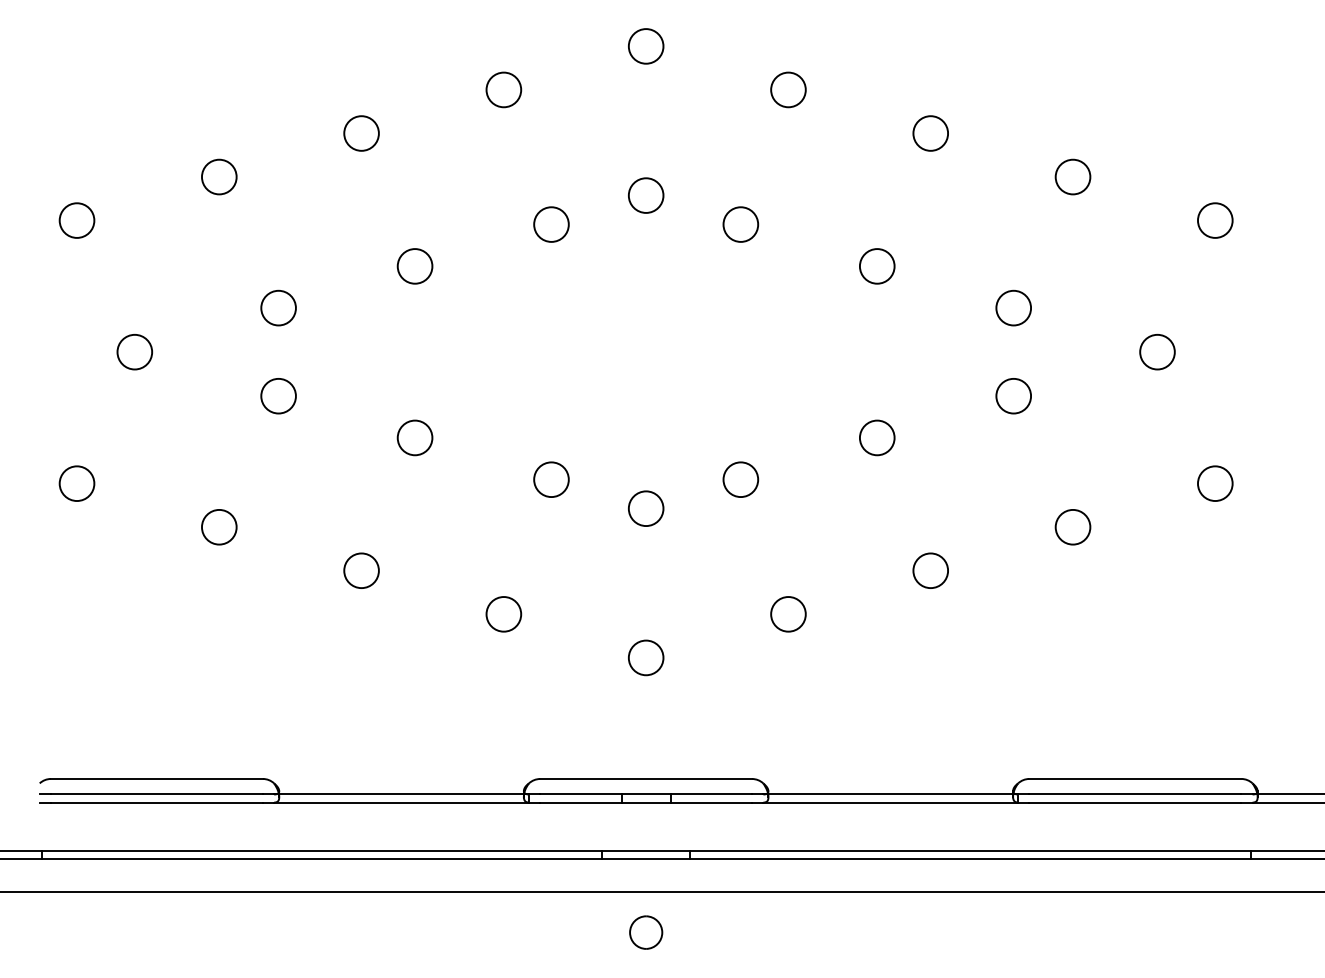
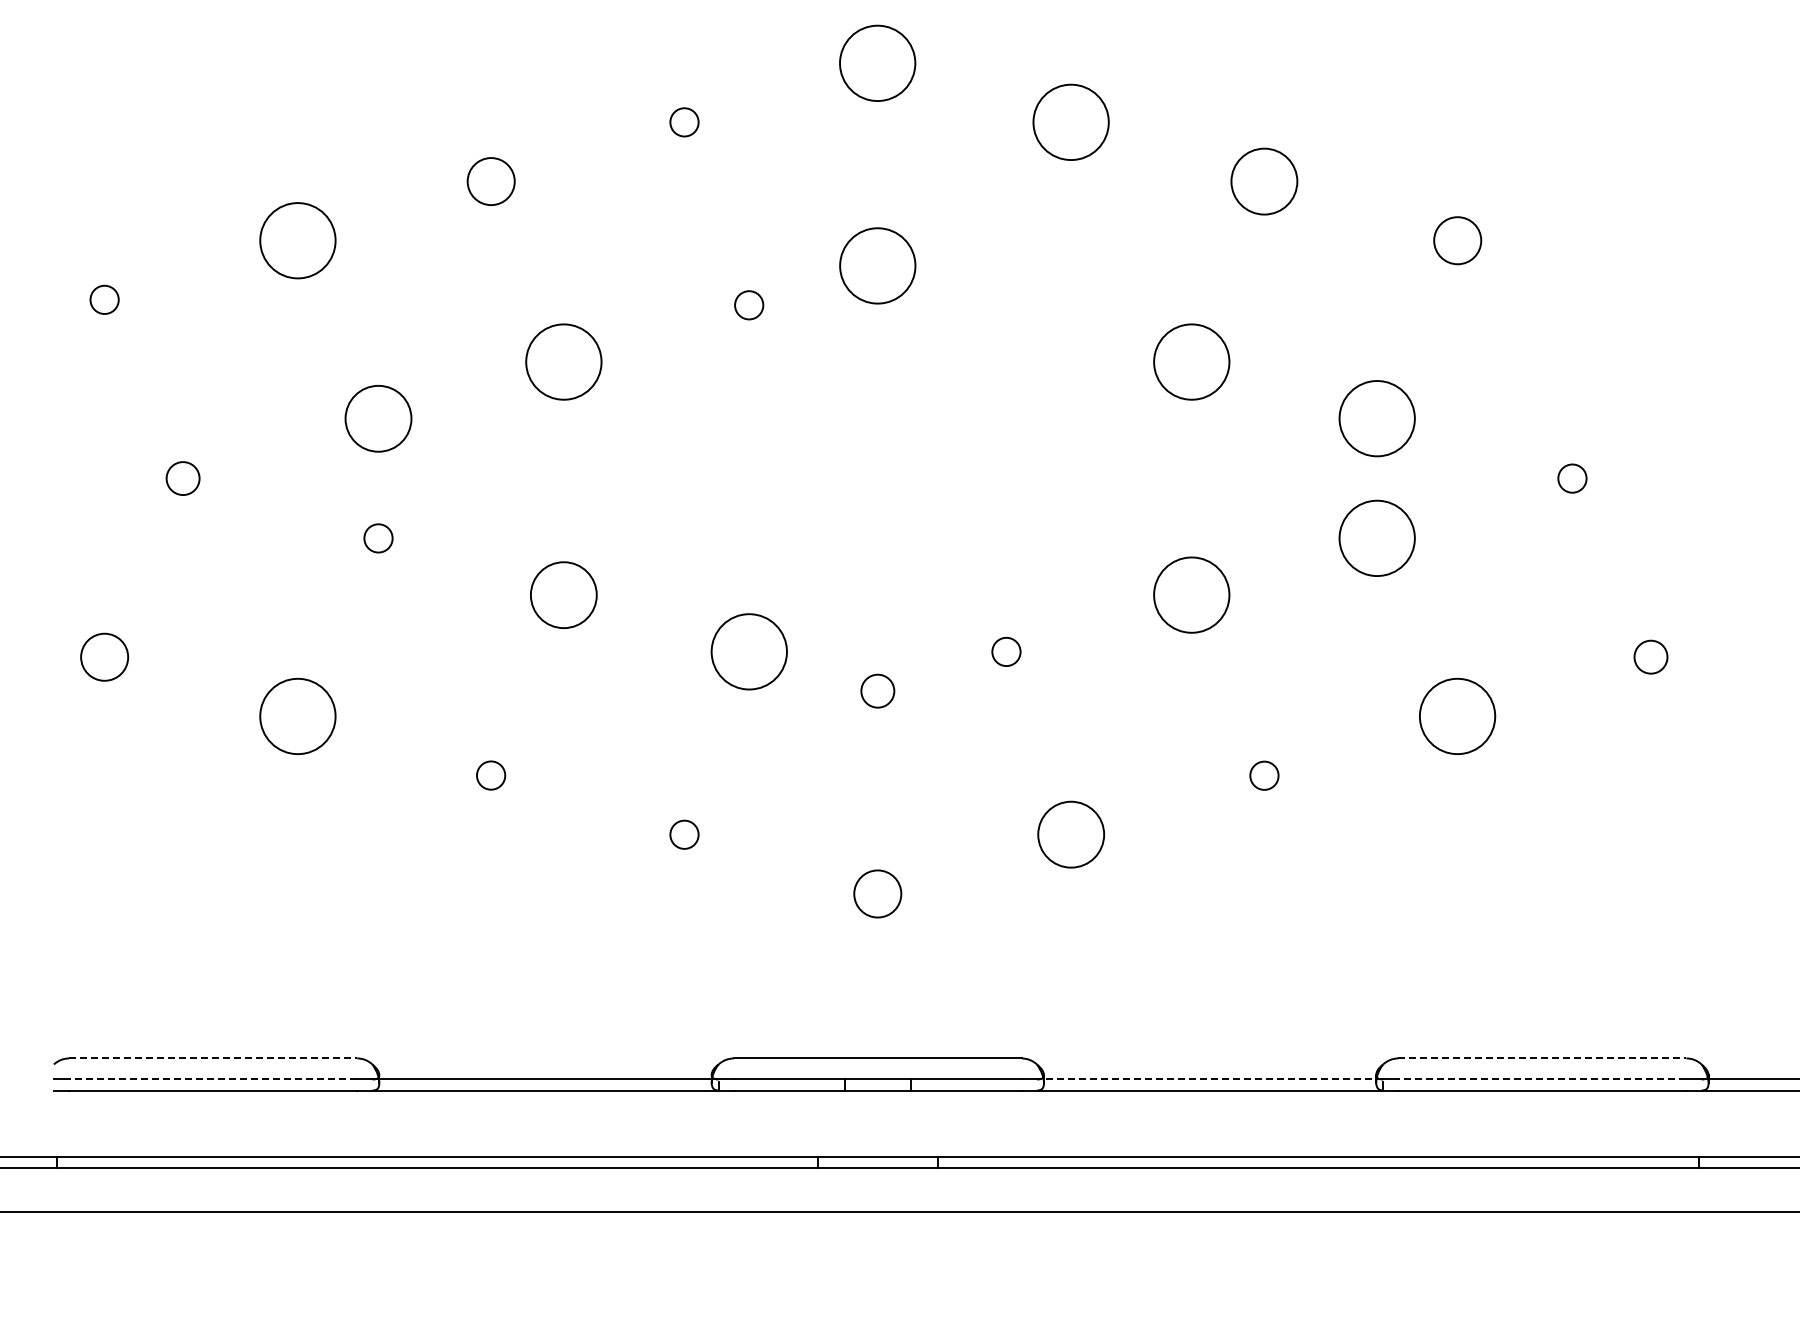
circle: (645, 45) -> (877, 62), size x1.6
circle: (503, 89) -> (684, 121), size x0.6
circle: (788, 89) -> (1070, 121), size x1.6
circle: (930, 133) -> (1264, 181), size x1.4
circle: (218, 176) -> (297, 240), size x1.6
circle: (645, 195) -> (877, 265), size x1.6
circle: (76, 220) -> (104, 299), size x0.6
circle: (1214, 220) -> (1650, 299), removed
circle: (550, 224) -> (748, 304), size x0.6
circle: (740, 224) -> (1006, 304), removed
circle: (414, 265) -> (563, 361), size x1.6
circle: (877, 265) -> (1191, 361), size x1.6
circle: (278, 307) -> (378, 418), size x1.4
circle: (1013, 307) -> (1376, 418), size x1.6
circle: (134, 352) -> (182, 478), size x0.7
circle: (1157, 352) -> (1572, 478), size x0.6
circle: (278, 395) -> (378, 537), size x0.6
circle: (1013, 396) -> (1376, 538), size x1.6
circle: (414, 437) -> (563, 594), size x1.4
circle: (877, 437) -> (1191, 594), size x1.6
circle: (550, 479) -> (748, 651), size x1.6
circle: (740, 479) -> (1006, 651), size x0.6
circle: (1214, 483) -> (1650, 656), size x0.7
circle: (645, 508) -> (877, 690), size x0.7
circle: (218, 527) -> (297, 716), size x1.6
circle: (1072, 527) -> (1457, 716), size x1.6
circle: (361, 570) -> (490, 775), size x0.6
circle: (930, 570) -> (1264, 775), size x0.6
circle: (503, 614) -> (684, 834), size x0.6
circle: (788, 614) -> (1070, 834), size x1.4
line: (157, 779) -> (213, 1058), solid -> dashed
line: (1135, 779) -> (1542, 1058), solid -> dashed
line: (157, 794) -> (213, 1079), solid -> dashed
line: (890, 794) -> (1209, 1079), solid -> dashed
line: (1135, 794) -> (1542, 1079), solid -> dashed
part: (645, 932) -> (877, 1267), removed

